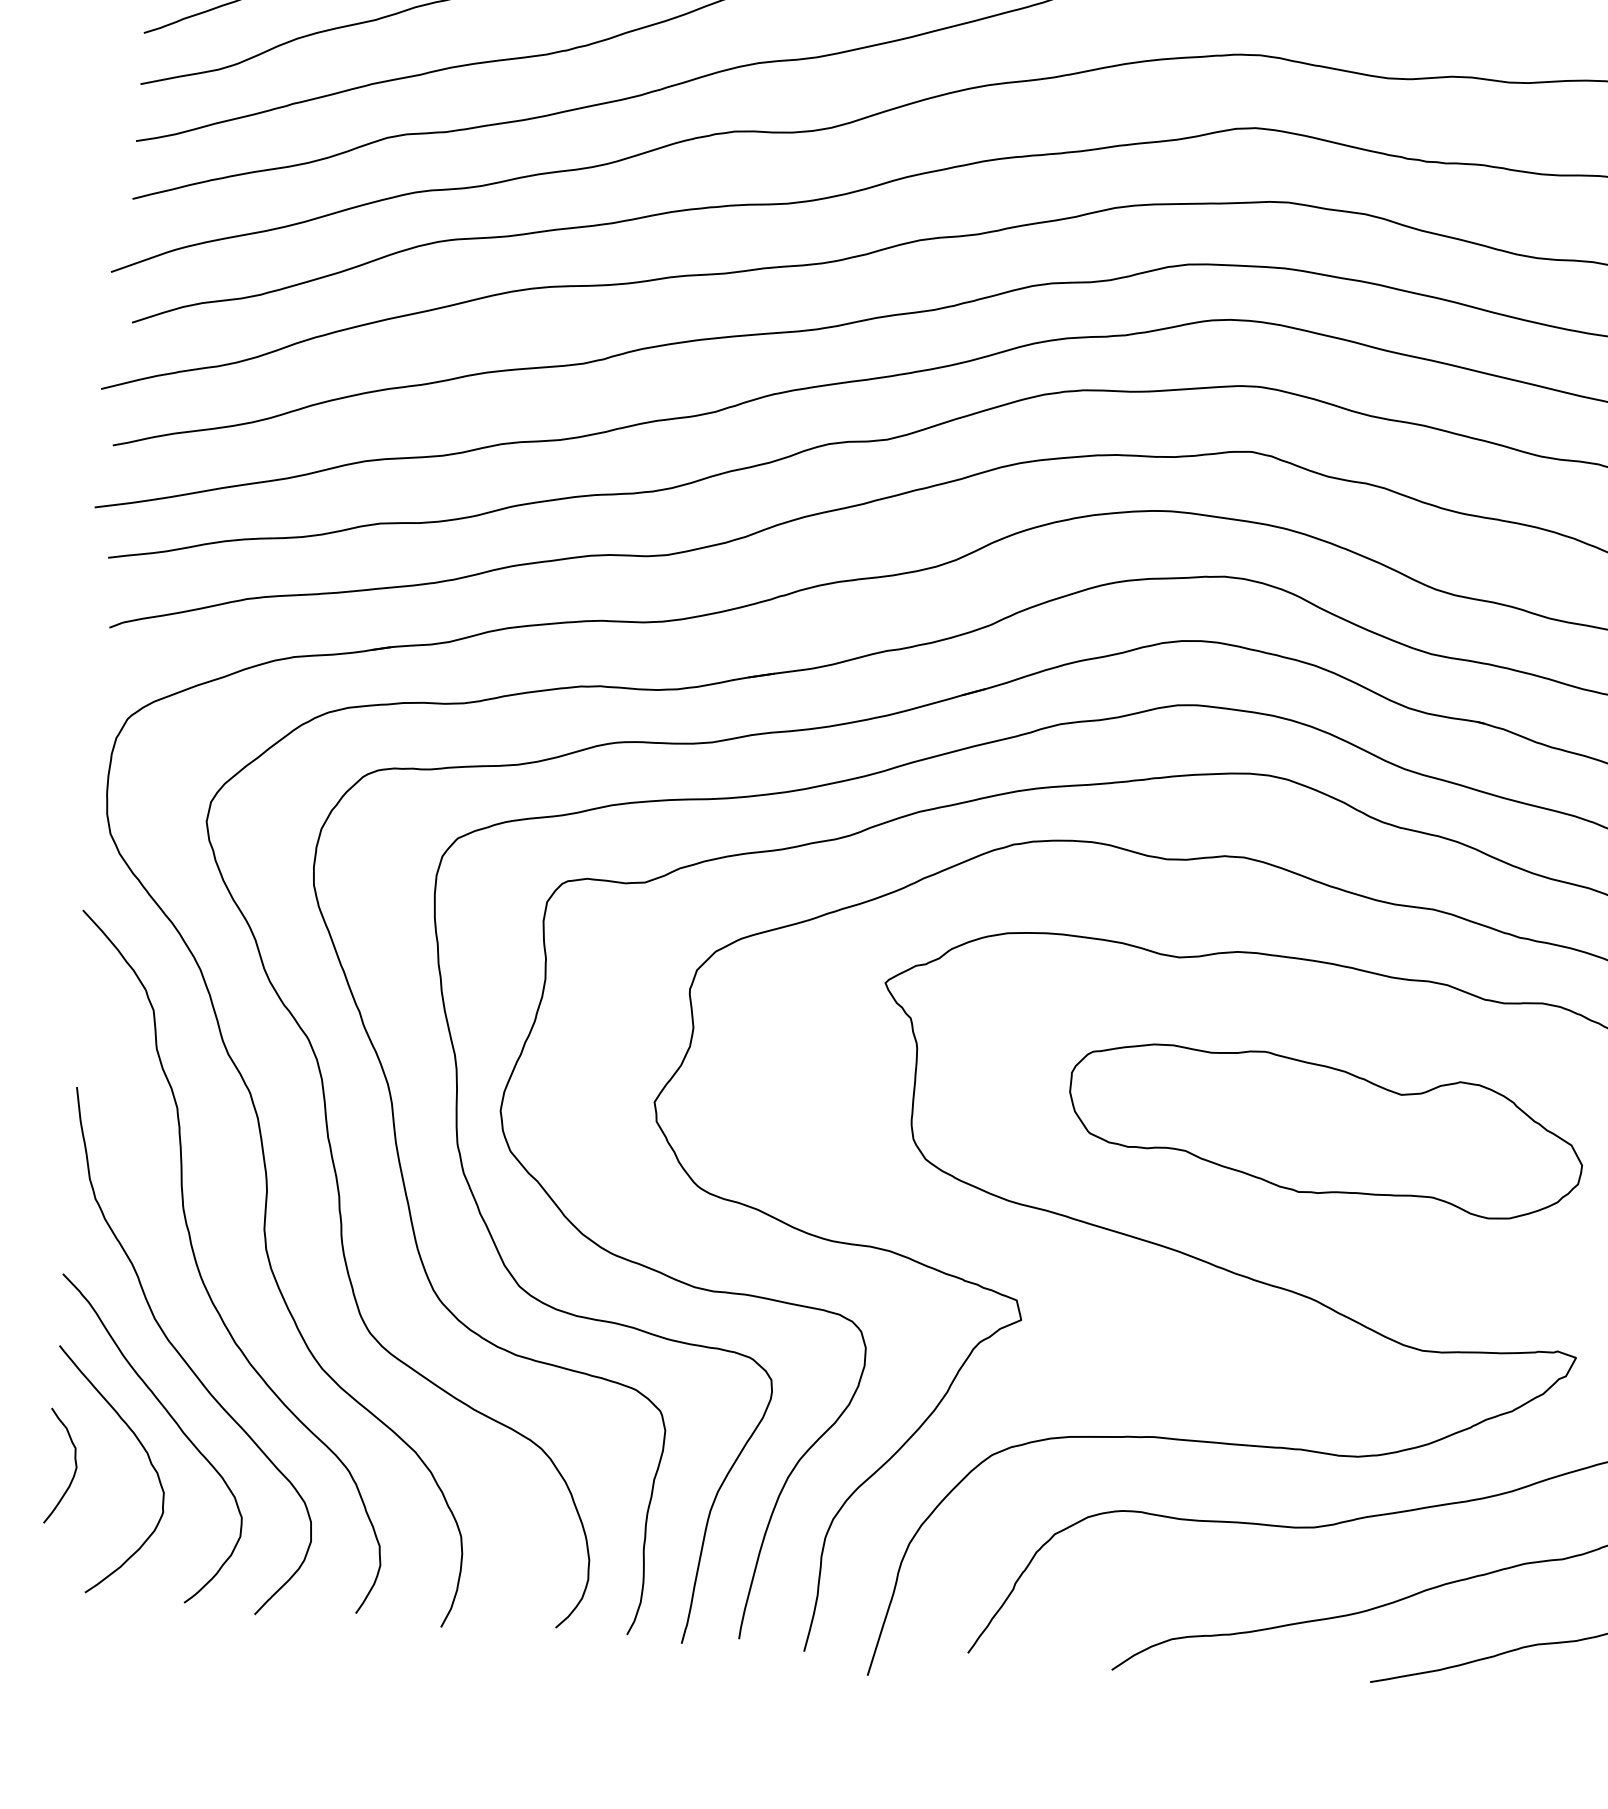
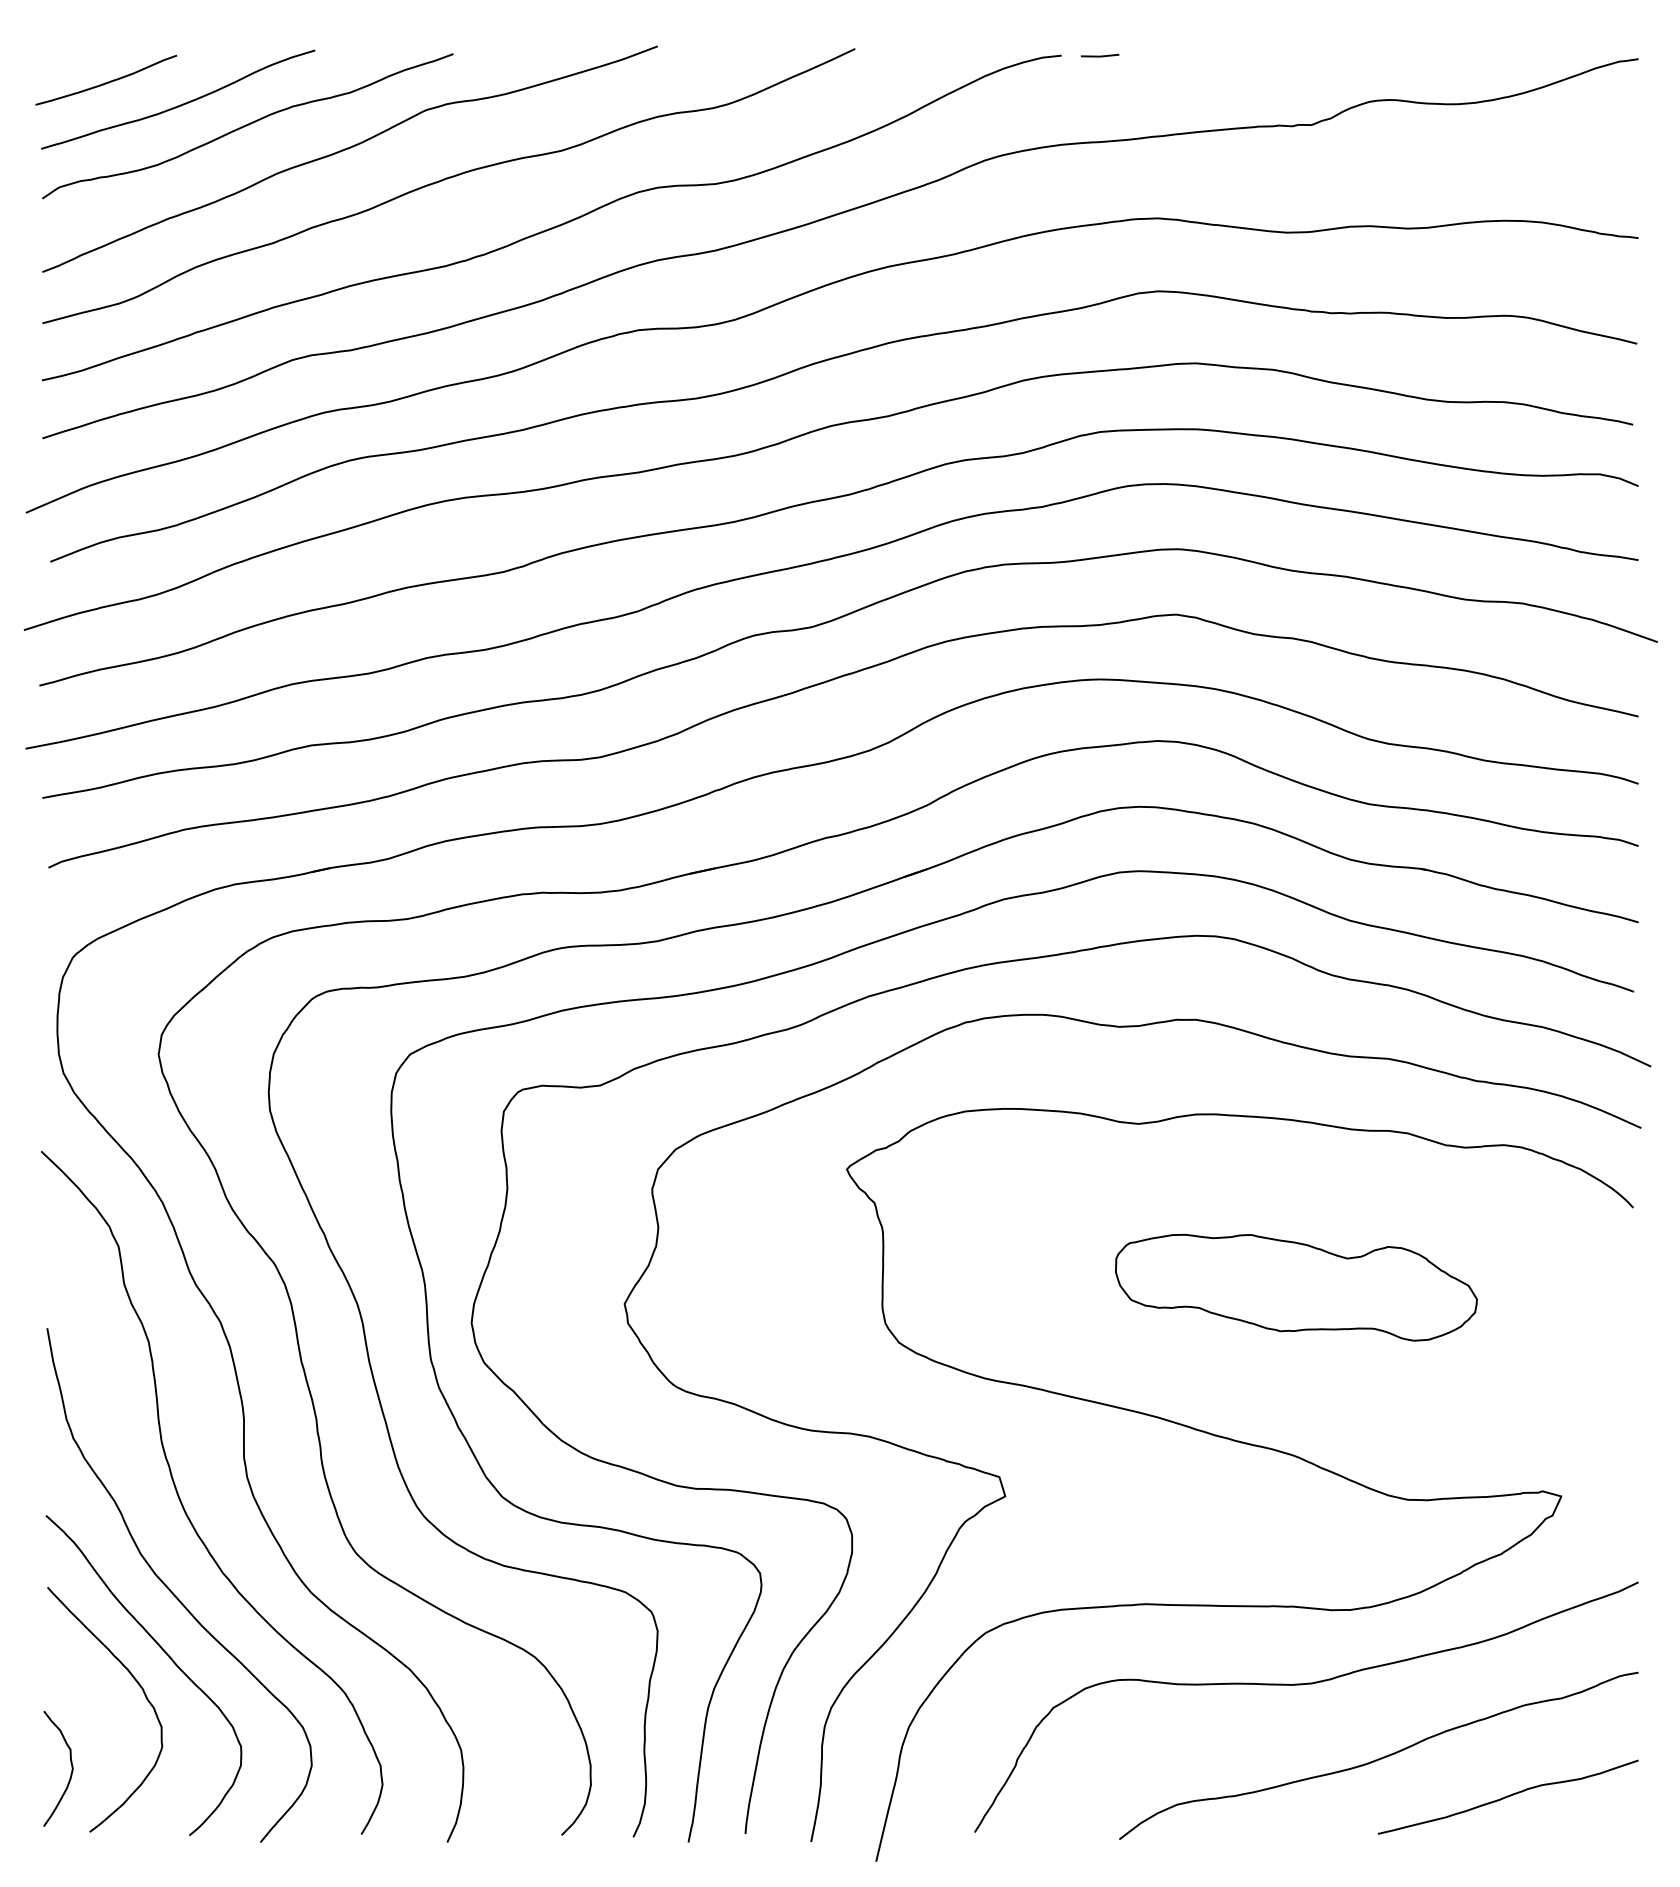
part: (1326, 1131) -> (1296, 1287), size x0.7
curve: (74, 1462) -> (70, 1763), moved

